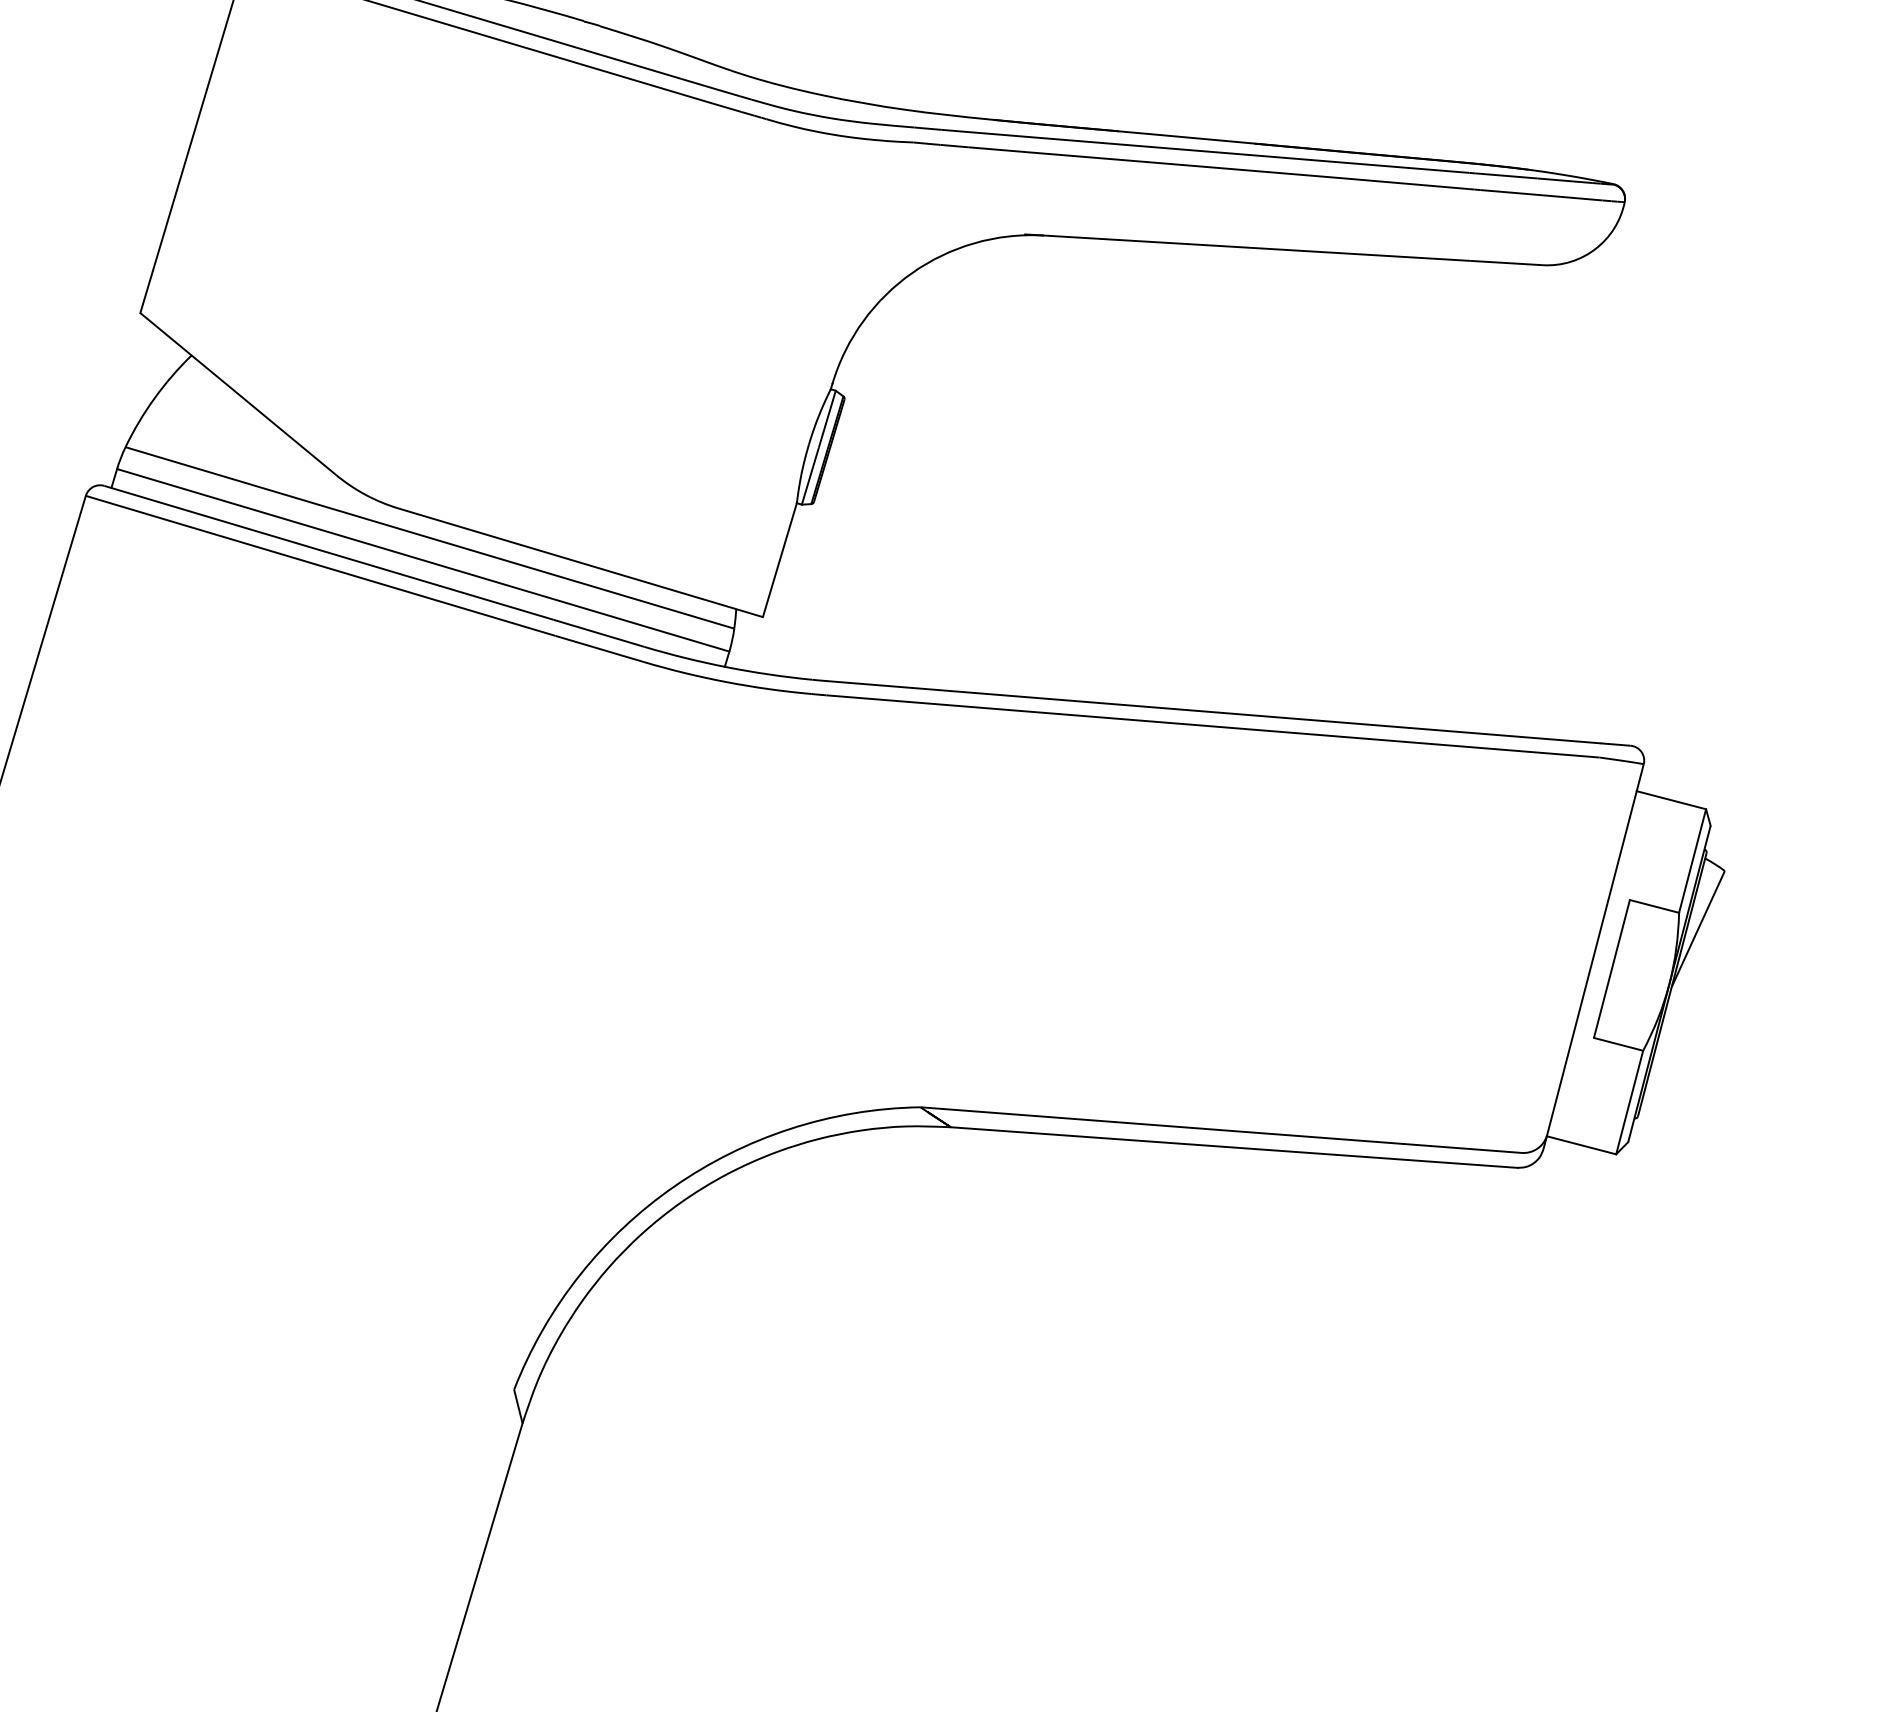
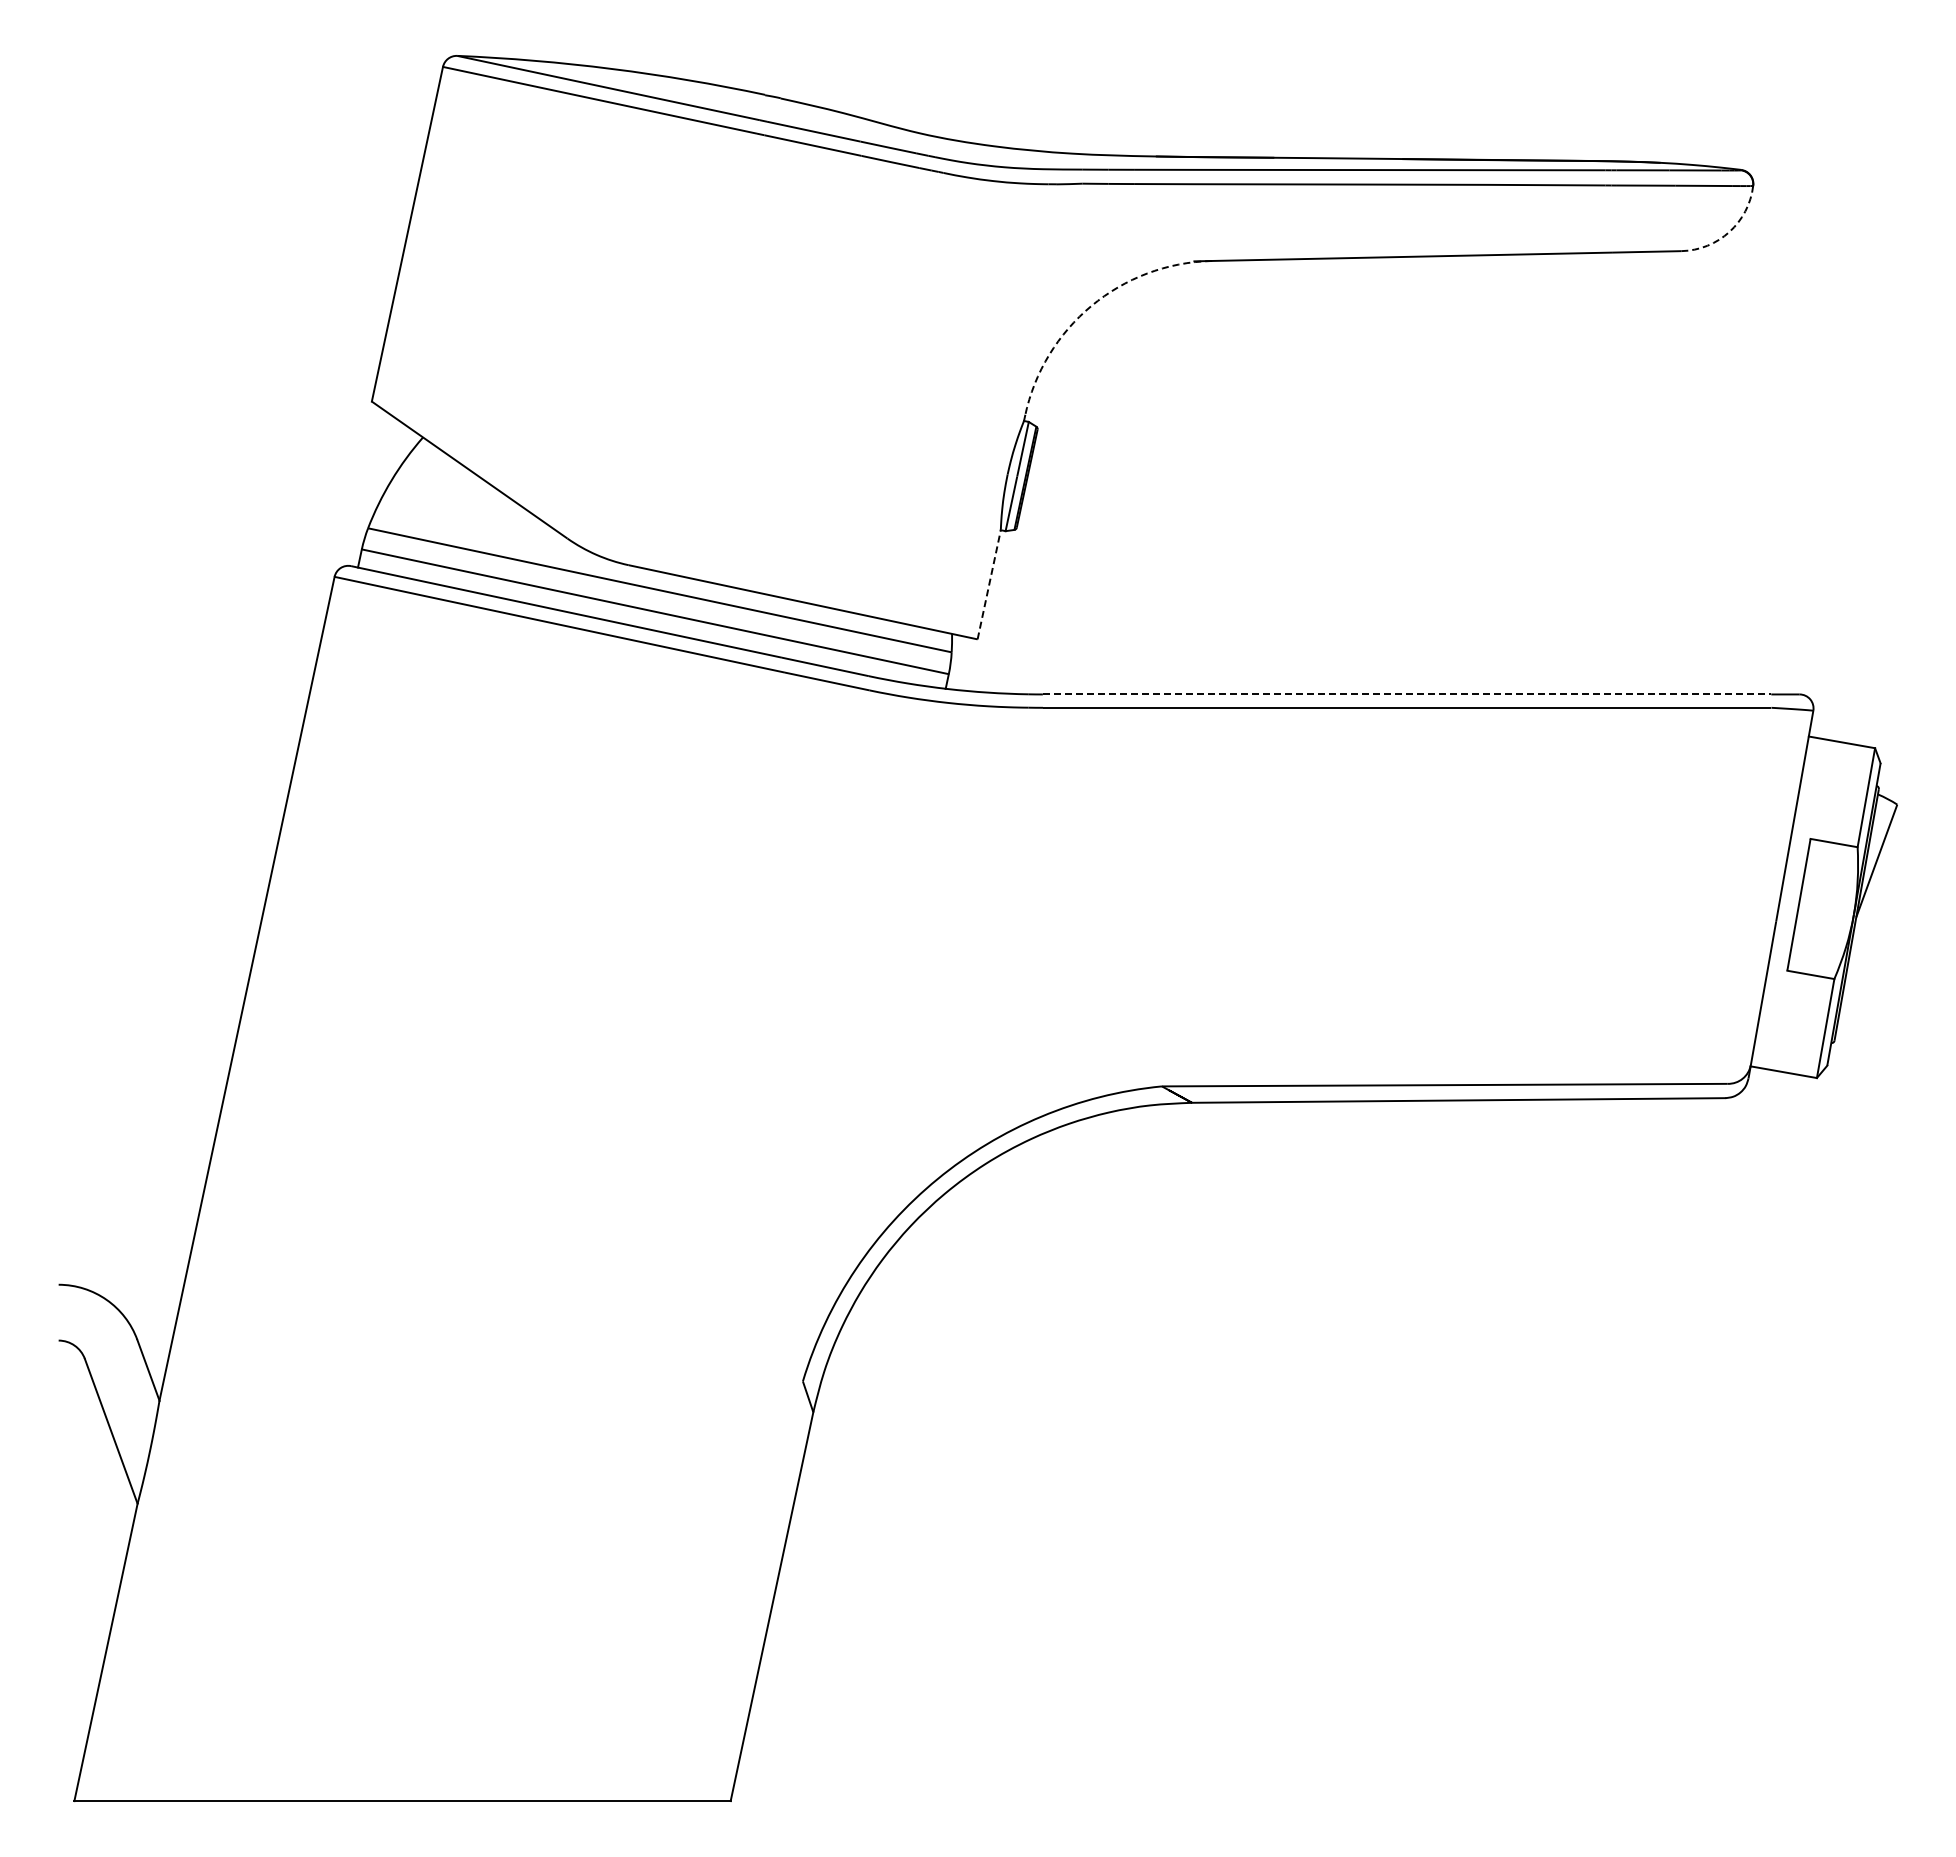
arc: (1595, 248) -> (1729, 231), solid -> dashed
arc: (912, 272) -> (1091, 305), solid -> dashed
line: (780, 558) -> (989, 583), solid -> dashed
line: (1214, 712) -> (1407, 694), solid -> dashed

